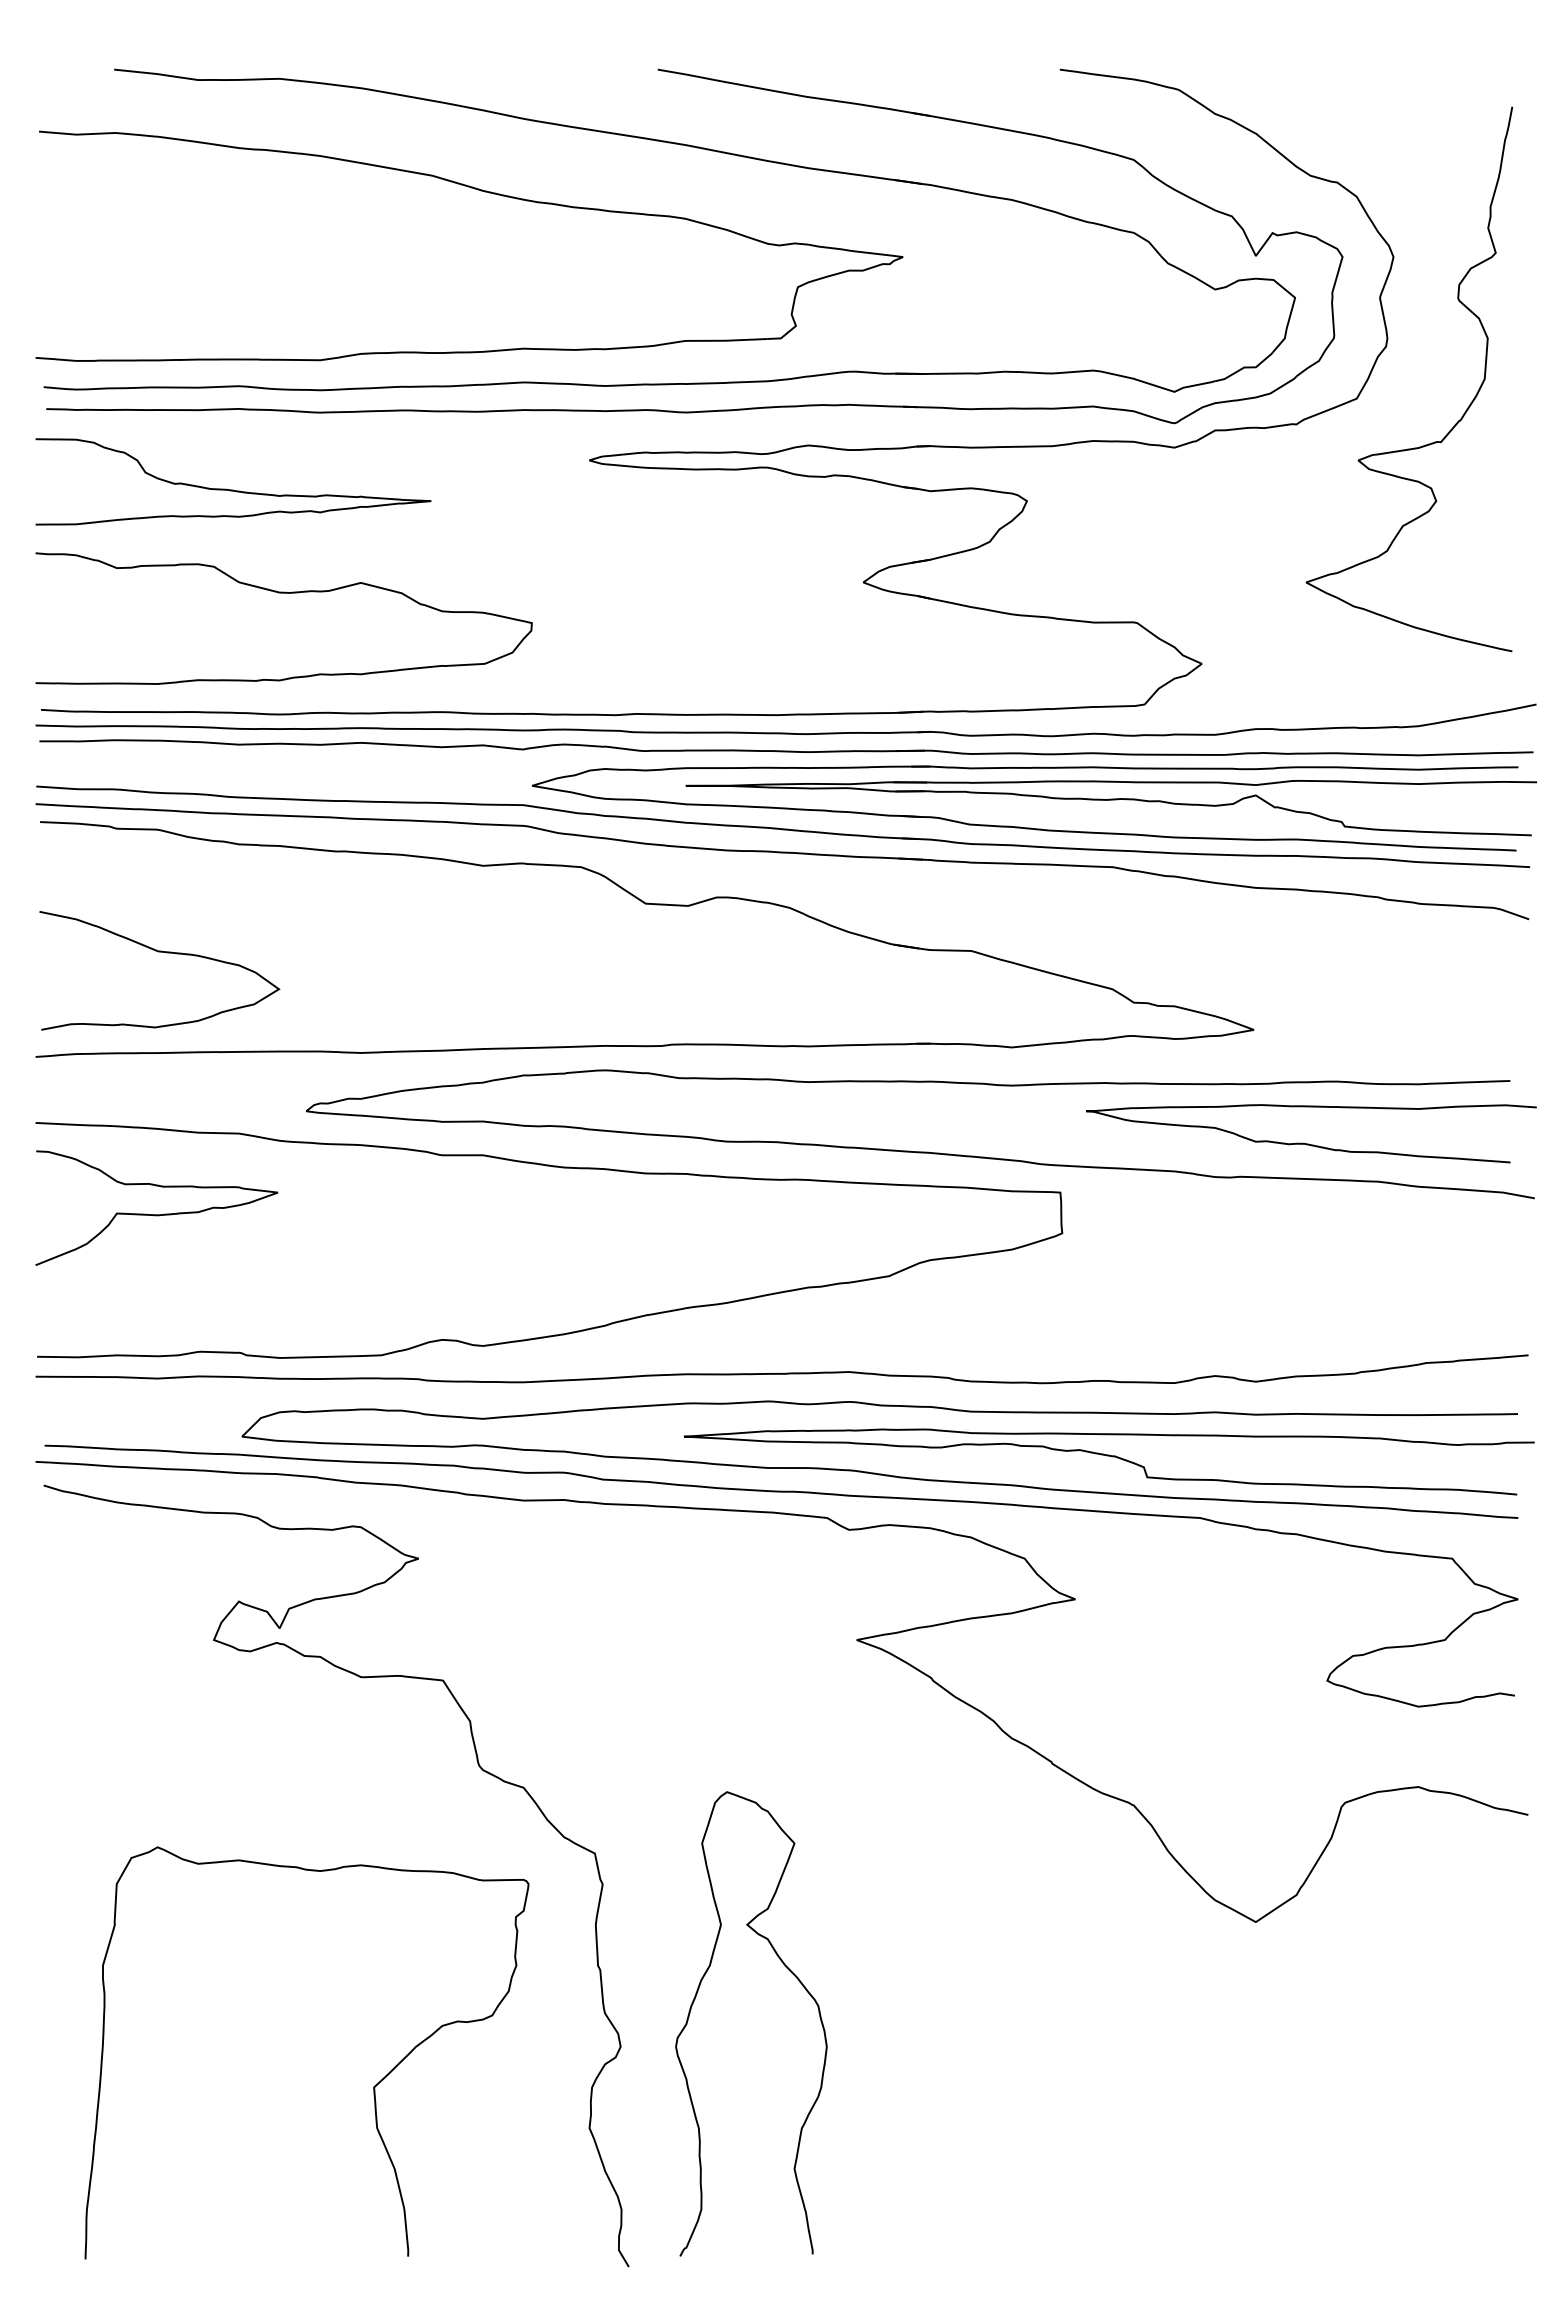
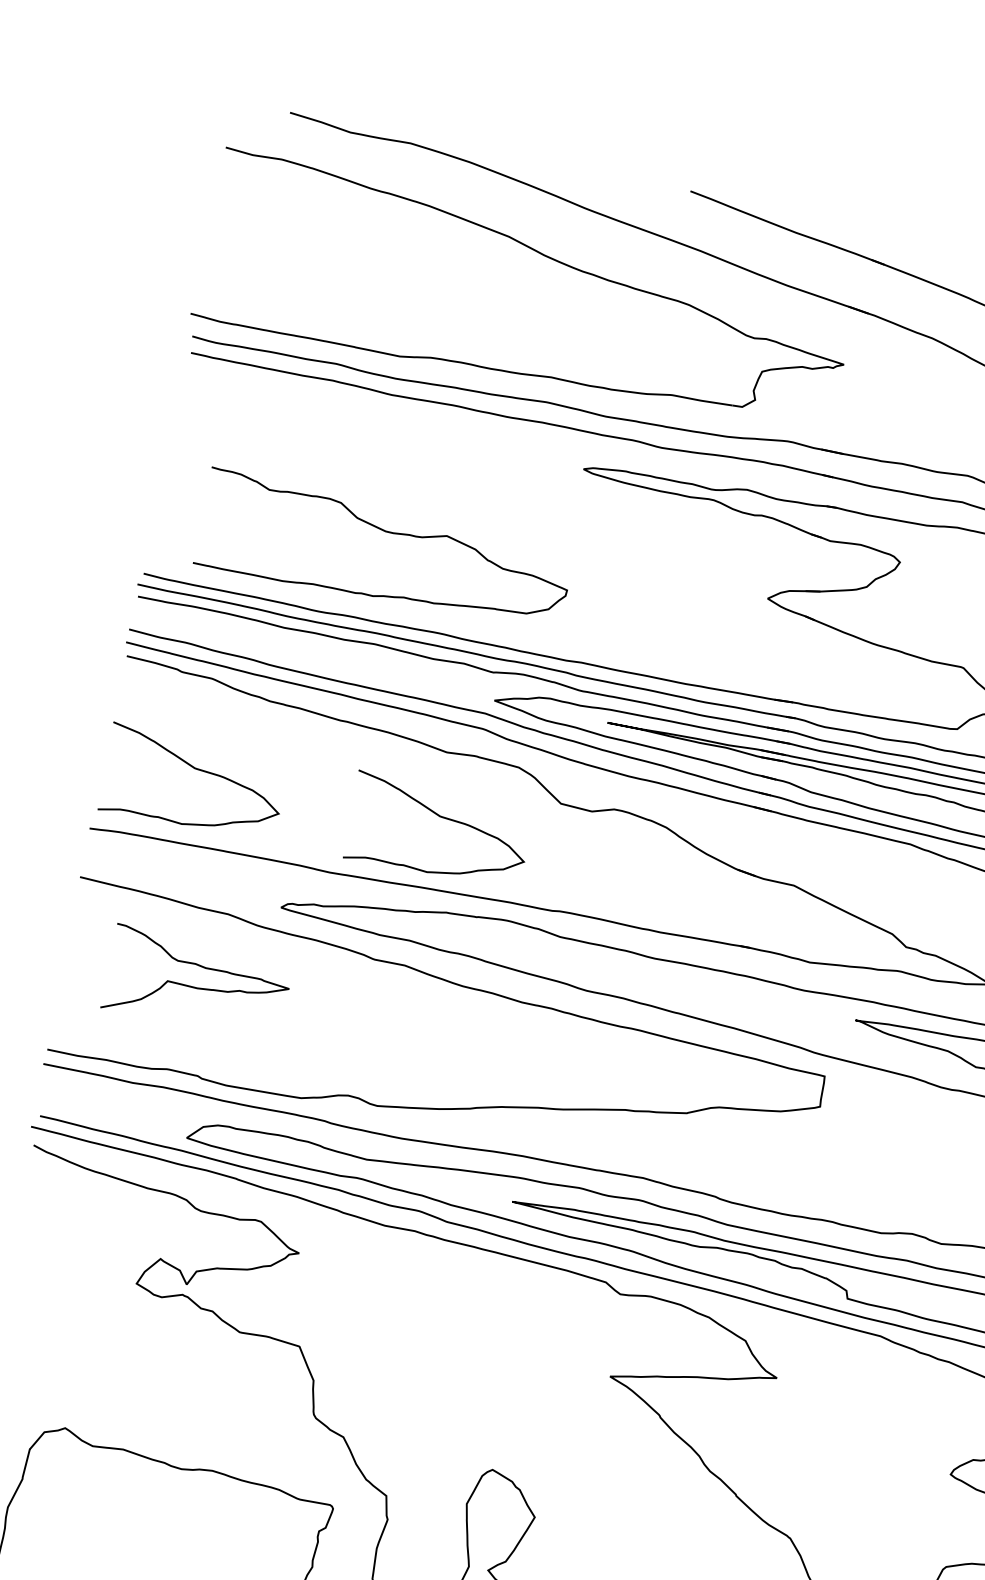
curve: (233, 489) -> (317, 439), removed
curve: (283, 593) -> (388, 532), moved
curve: (492, 952) -> (441, 817), added
curve: (156, 1214) -> (196, 987), moved

